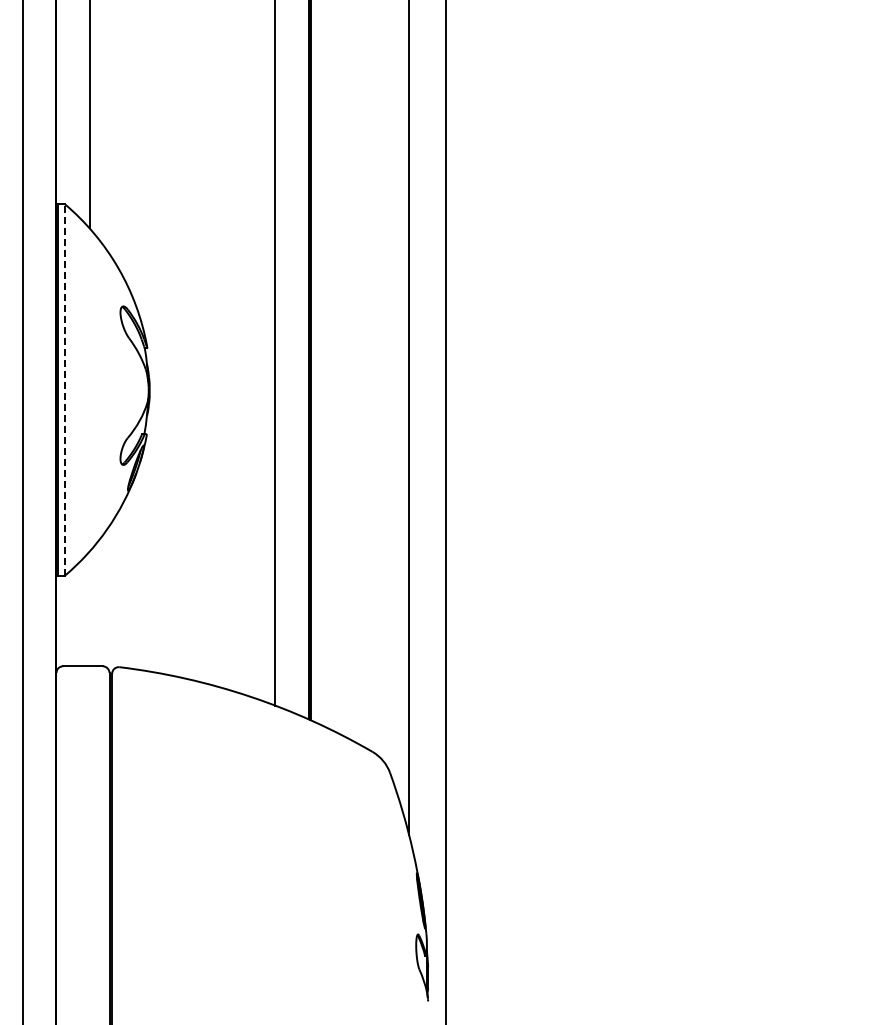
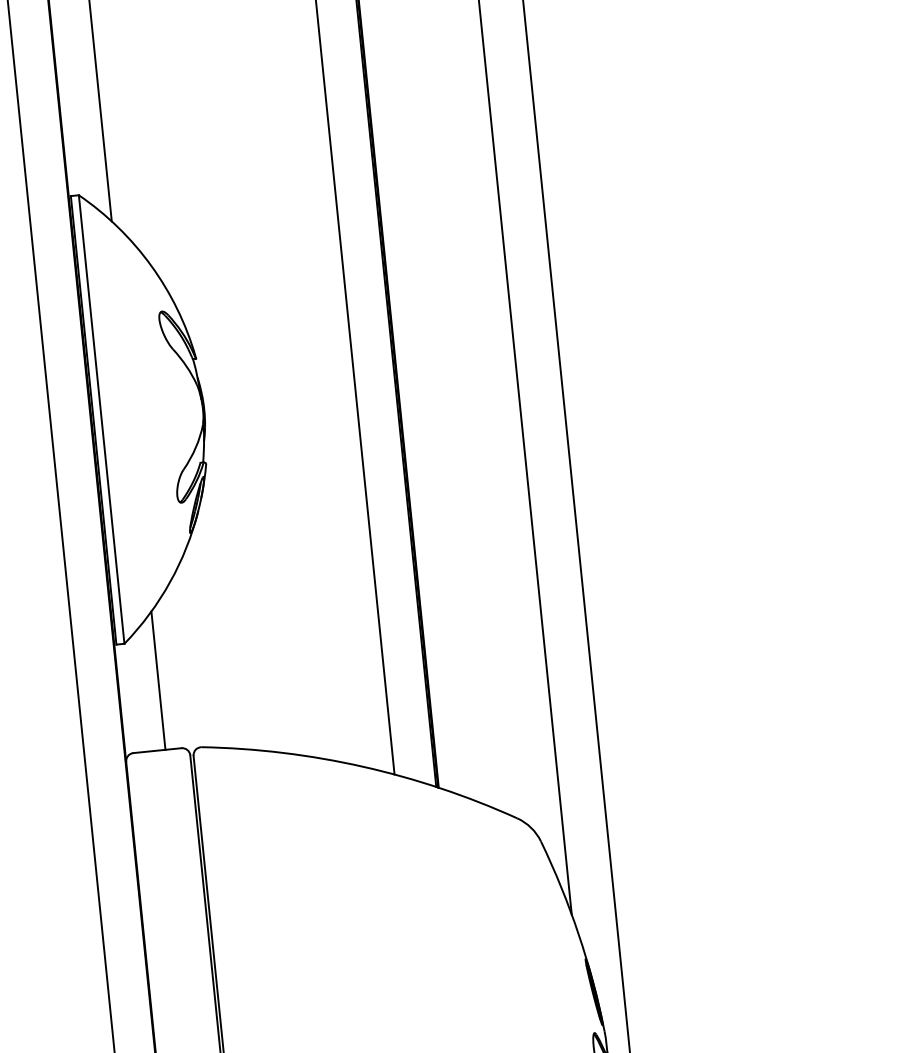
line: (64, 390) -> (101, 420), dashed -> solid
line: (89, 608) -> (158, 680), added

